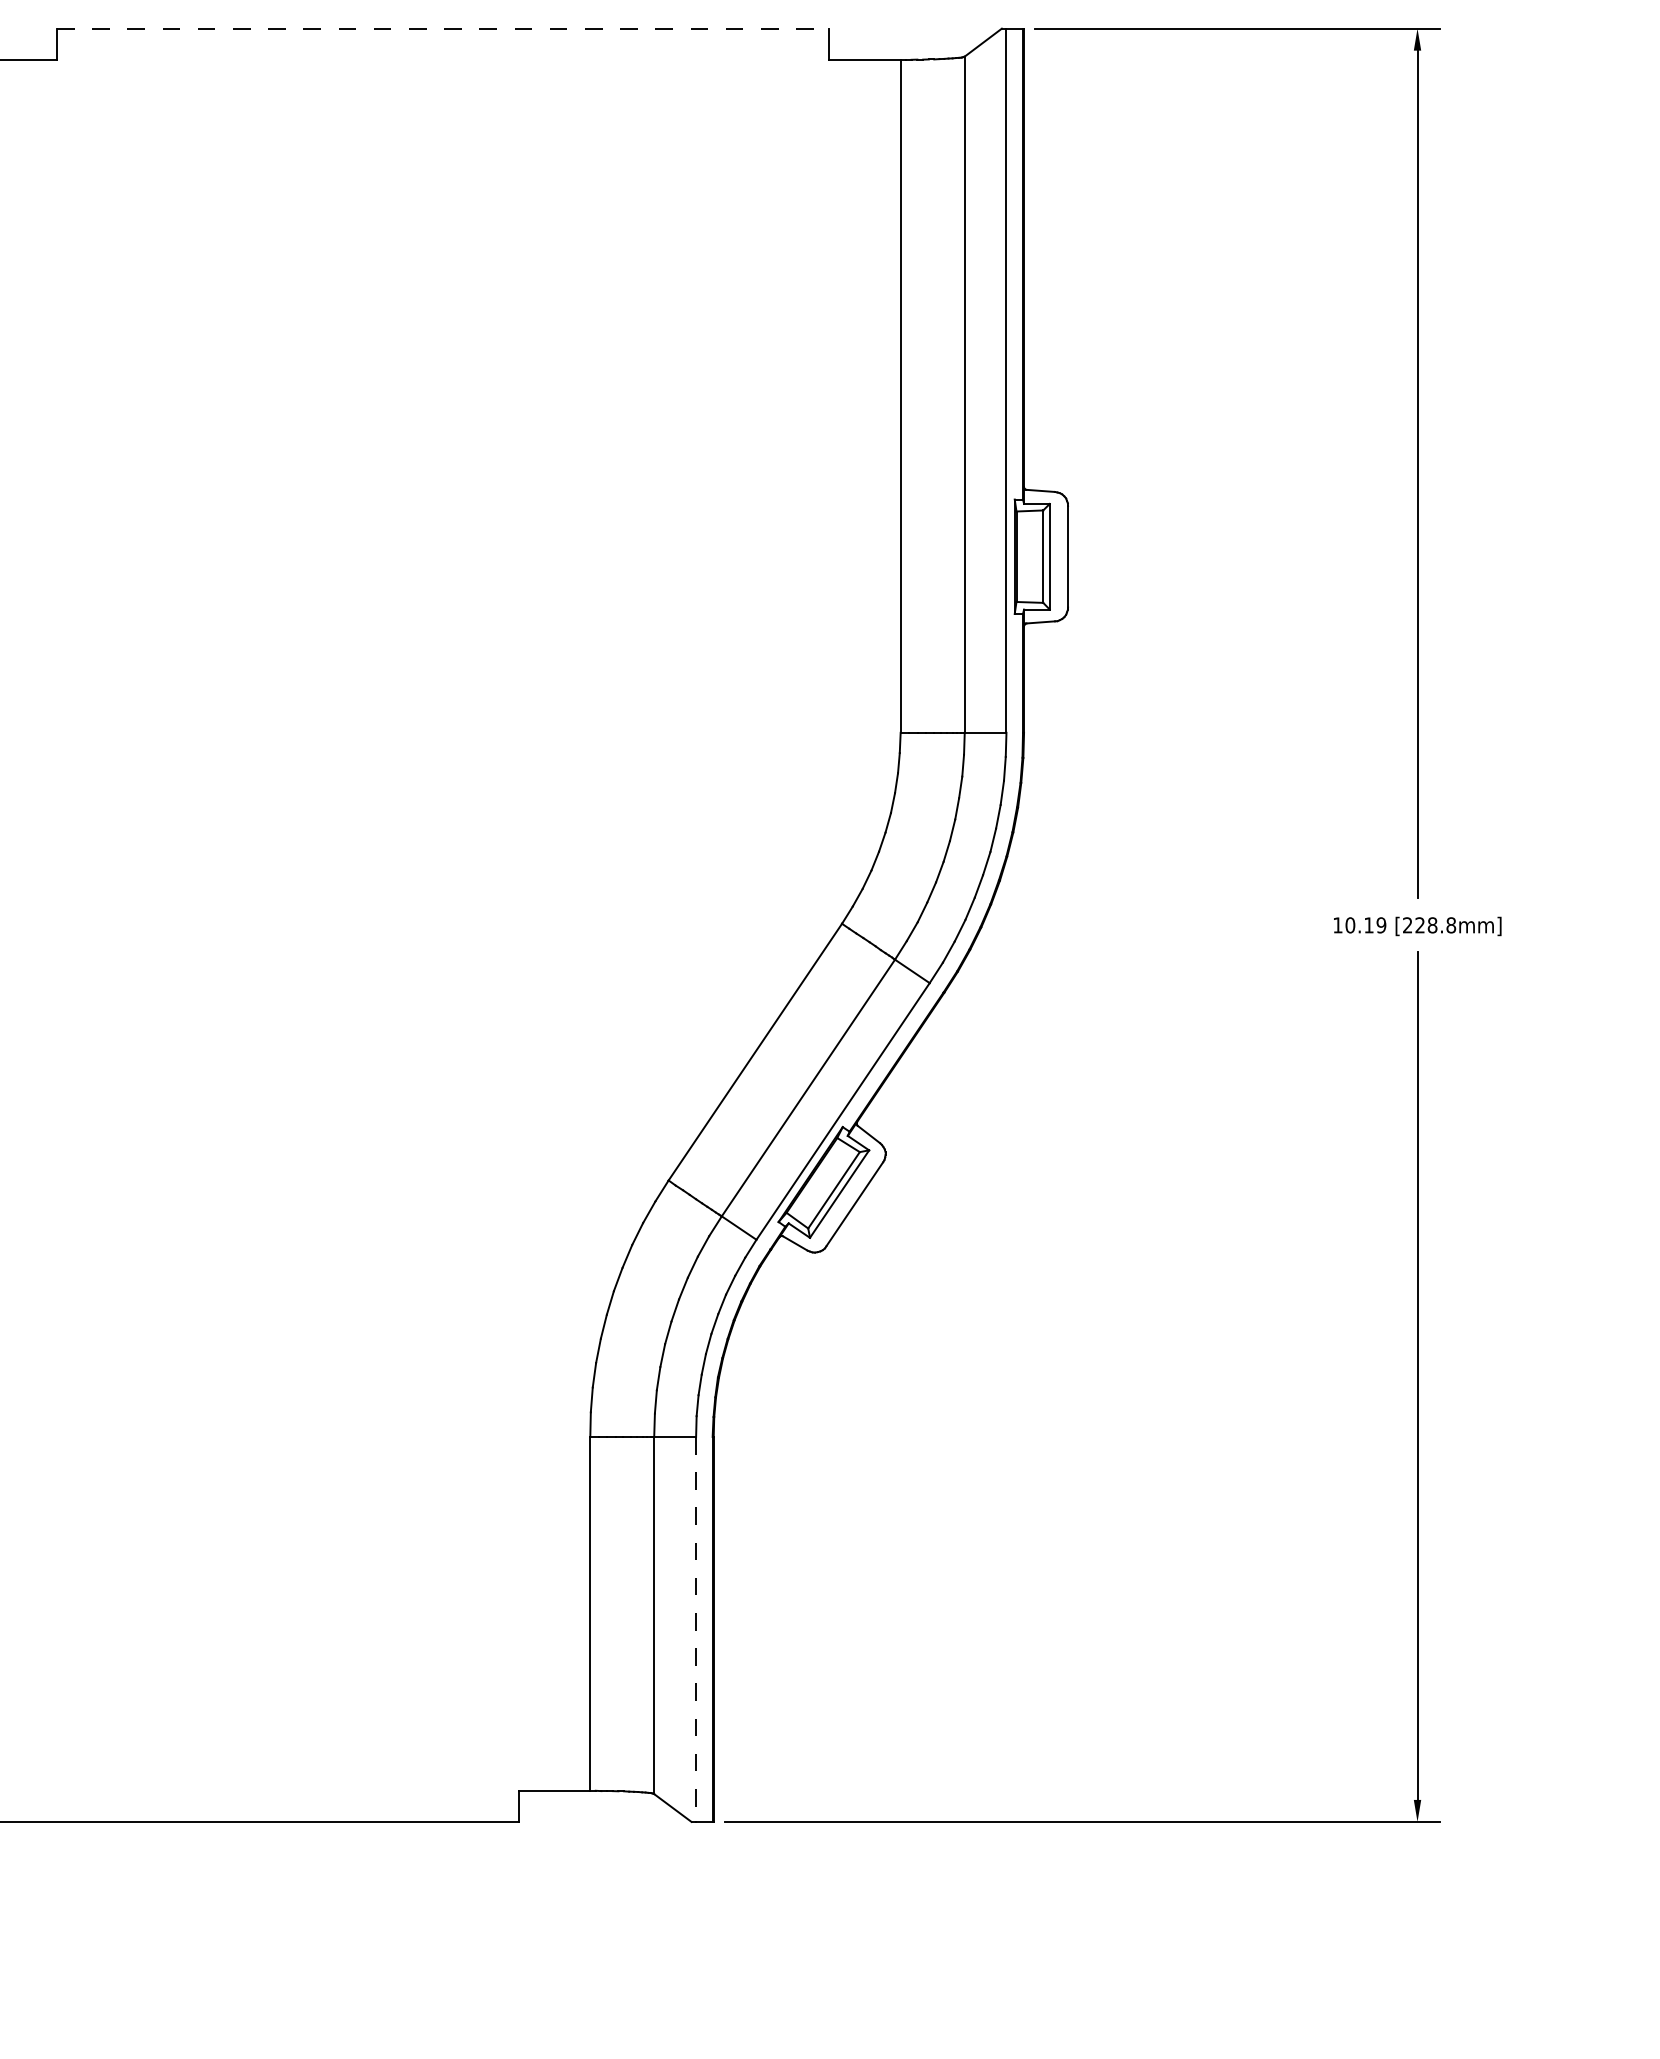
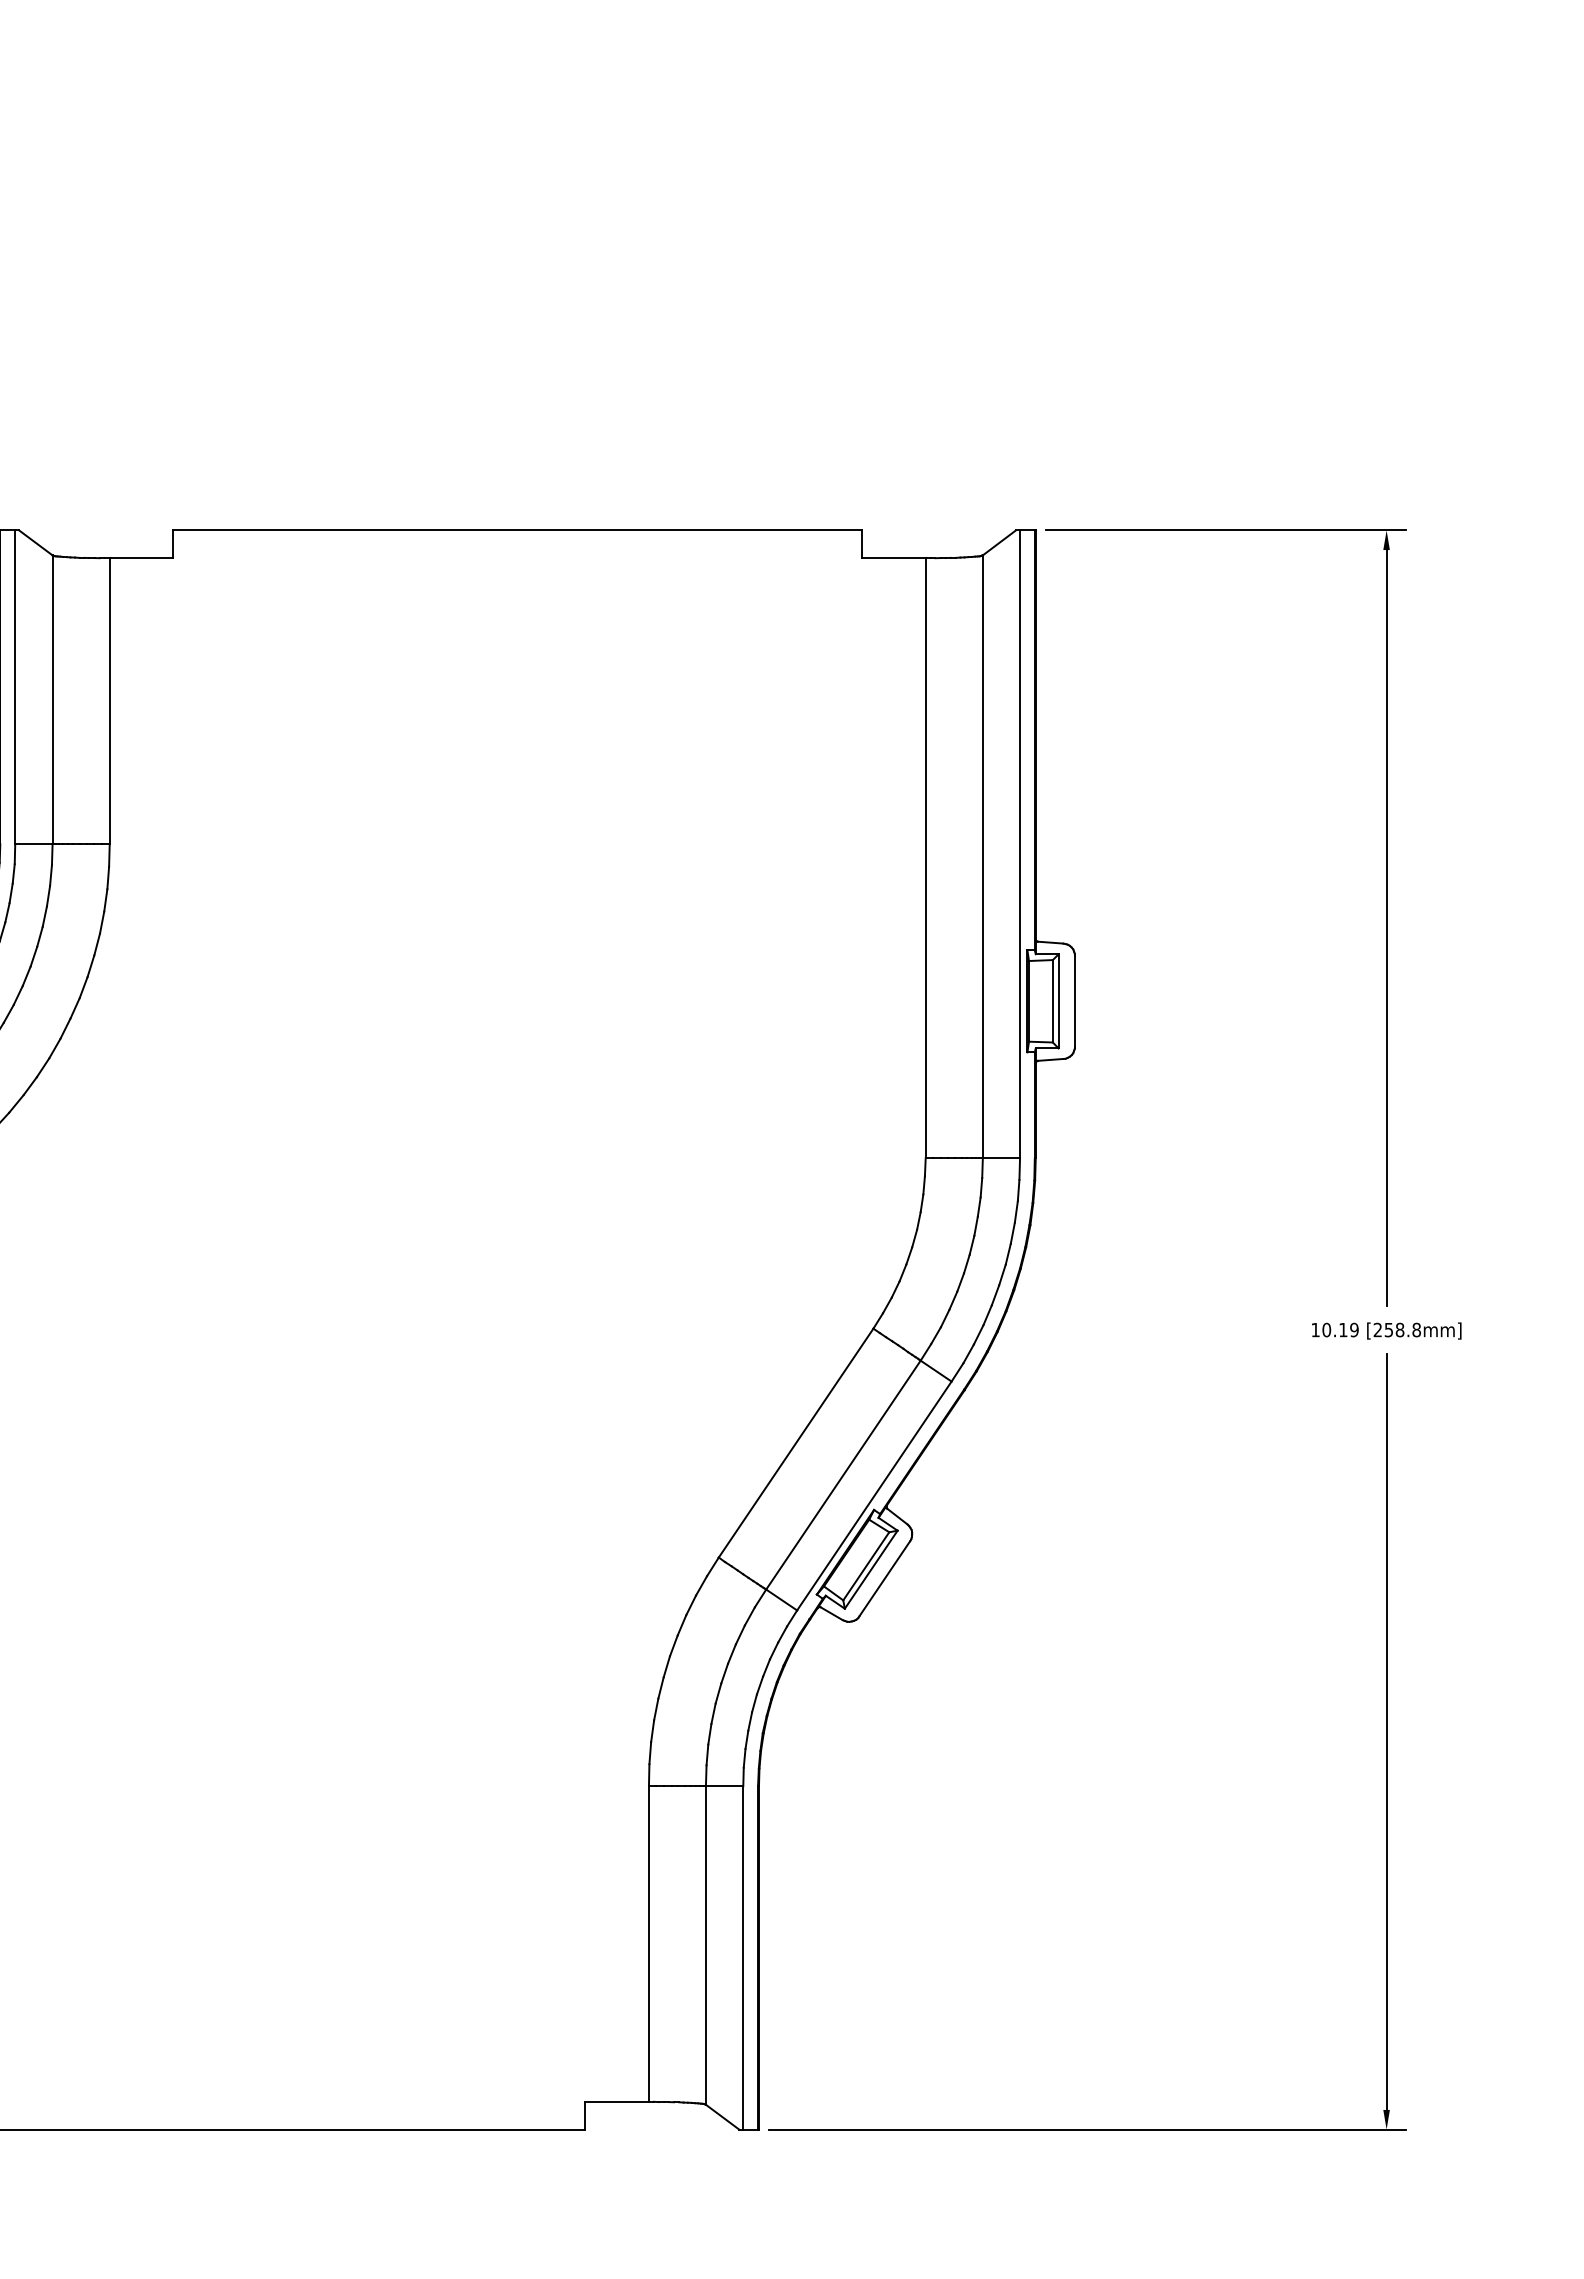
line: (444, 28) -> (518, 530), dashed -> solid
text: (1419, 924) -> (1388, 1329), [228.8mm] -> [258.8mm]
line: (696, 1628) -> (743, 1957), dashed -> solid

